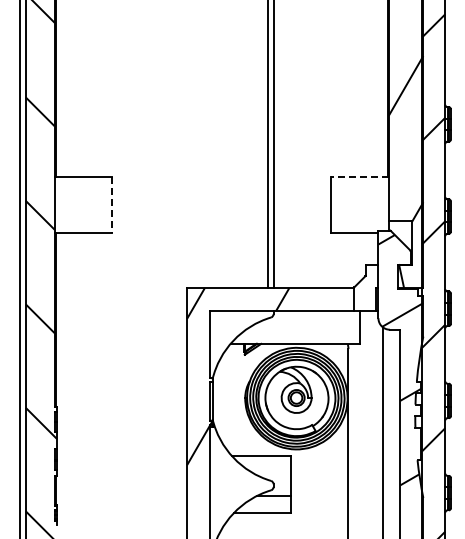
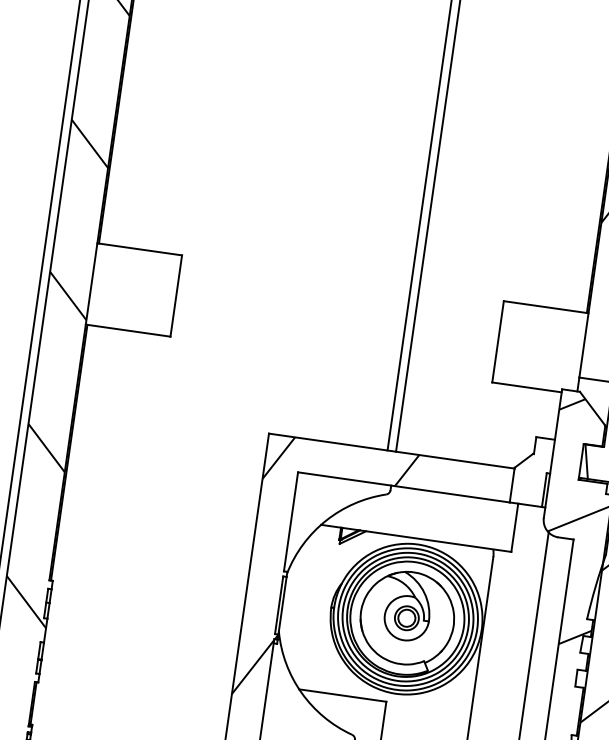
line: (359, 177) -> (545, 307), dashed -> solid
line: (112, 205) -> (176, 296), dashed -> solid

